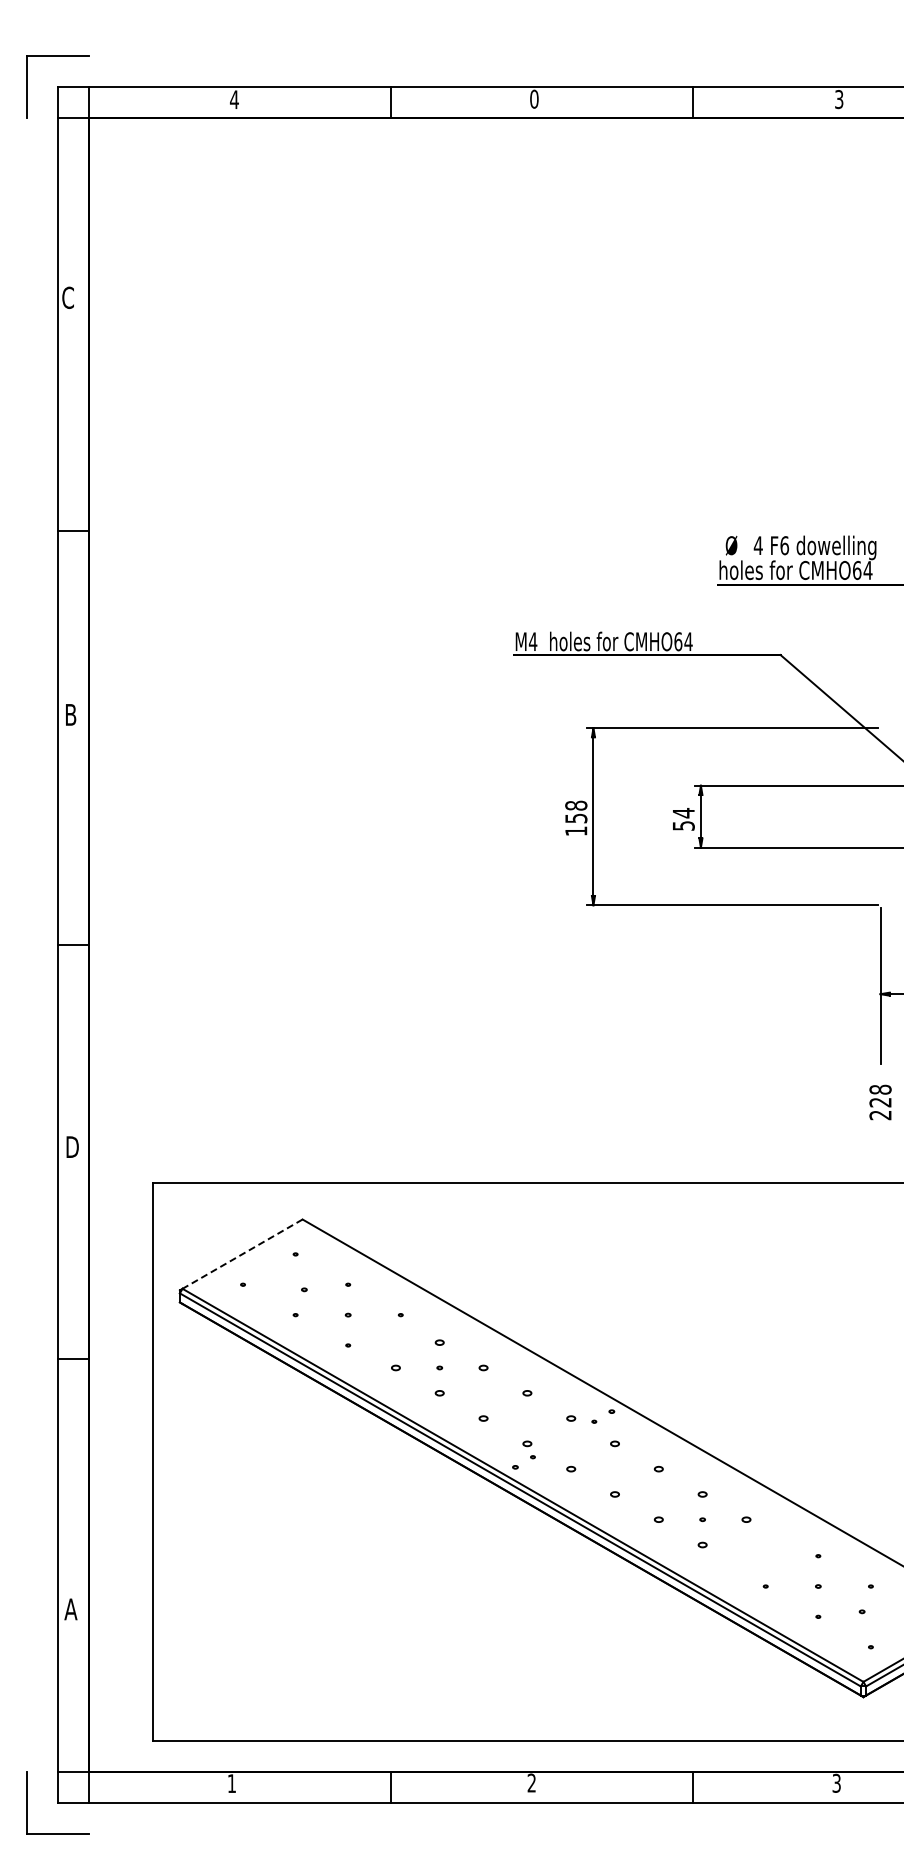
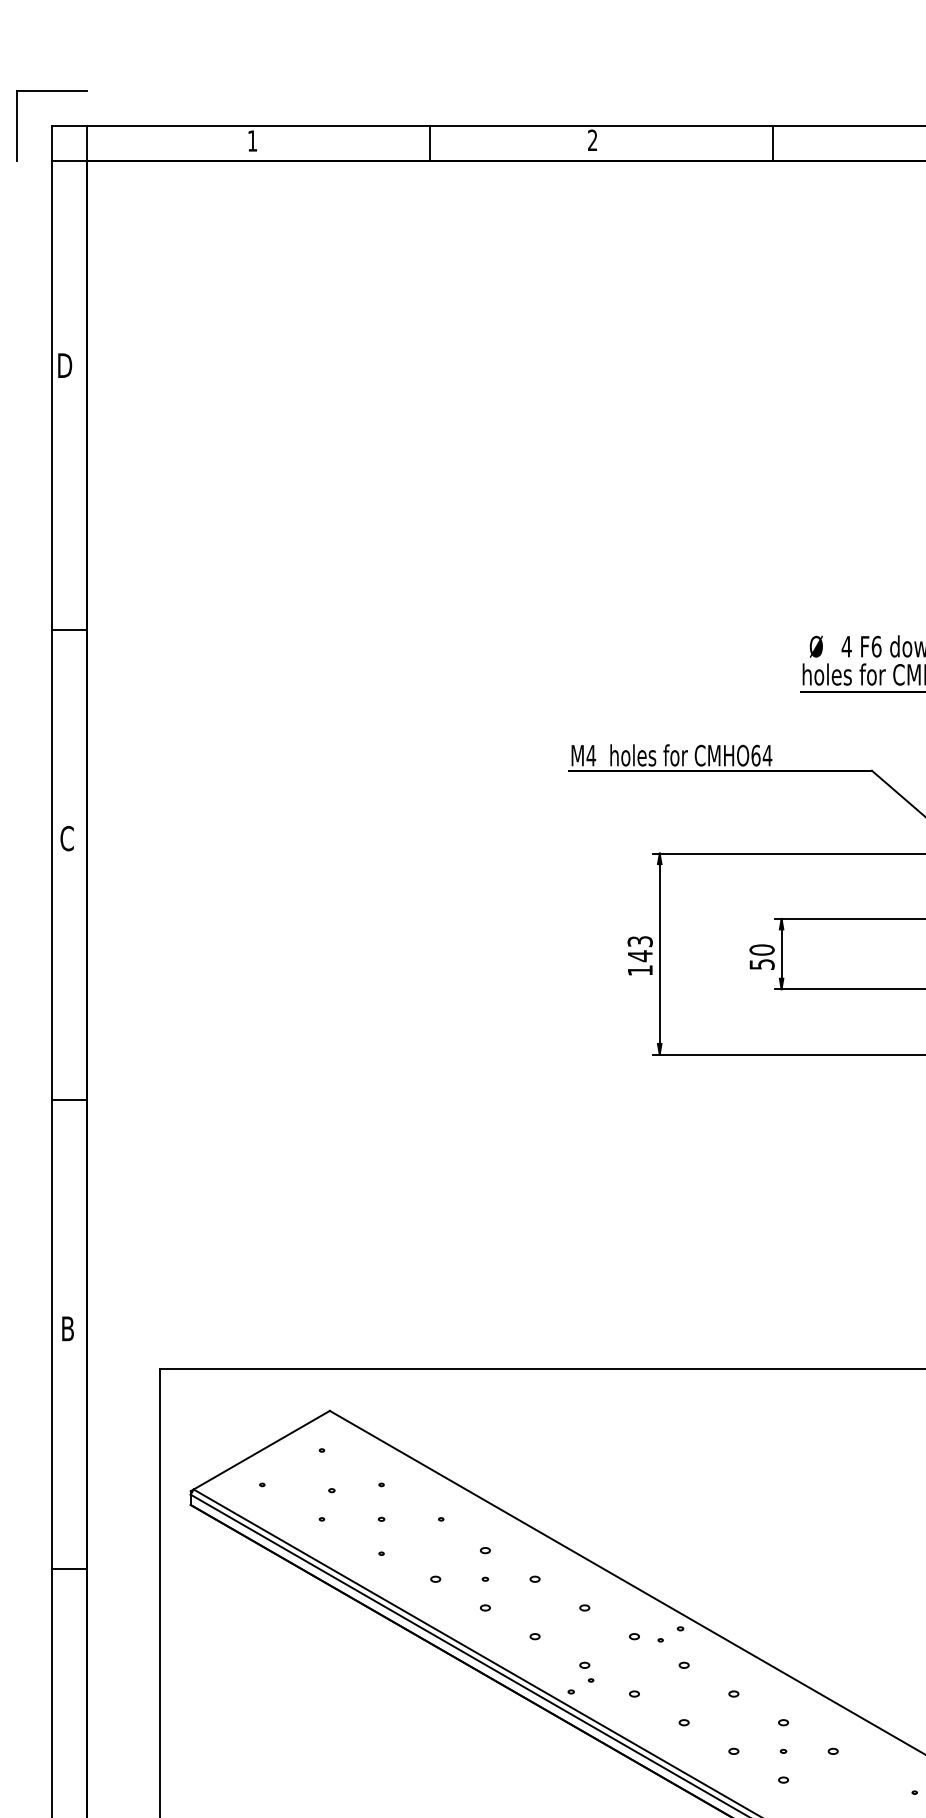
text: (534, 98) -> (592, 139), 0 -> 2
text: (234, 99) -> (252, 140), 4 -> 1
text: (68, 297) -> (64, 365), C -> D
text: (70, 714) -> (66, 838), B -> C
text: (576, 811) -> (640, 948), 158 -> 143
text: (683, 813) -> (761, 950), 54 -> 50
text: (73, 1146) -> (70, 1328), D -> B
line: (242, 1254) -> (261, 1450), dashed -> solid

